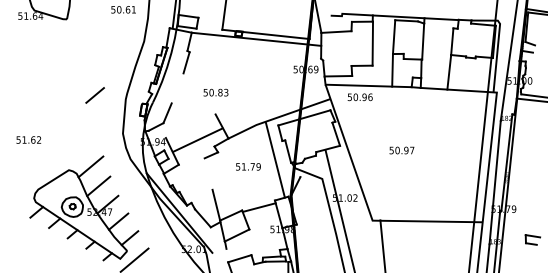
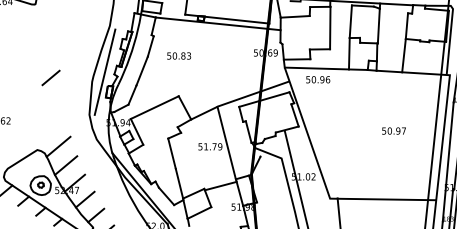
line: (177, 88) -> (142, 71), added
line: (138, 89) -> (104, 72), added
text: (215, 92) -> (178, 55), moved
line: (94, 95) -> (50, 78), moved
line: (197, 139) -> (154, 106), moved
text: (401, 150) -> (393, 131), moved
line: (274, 159) -> (225, 142), moved
line: (208, 173) -> (171, 153), added

